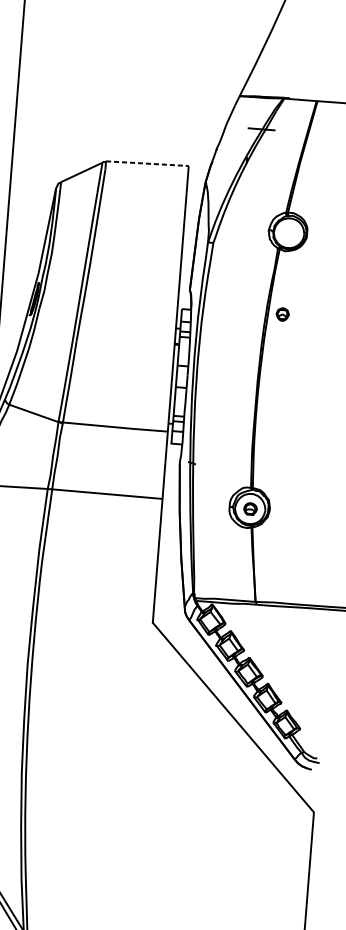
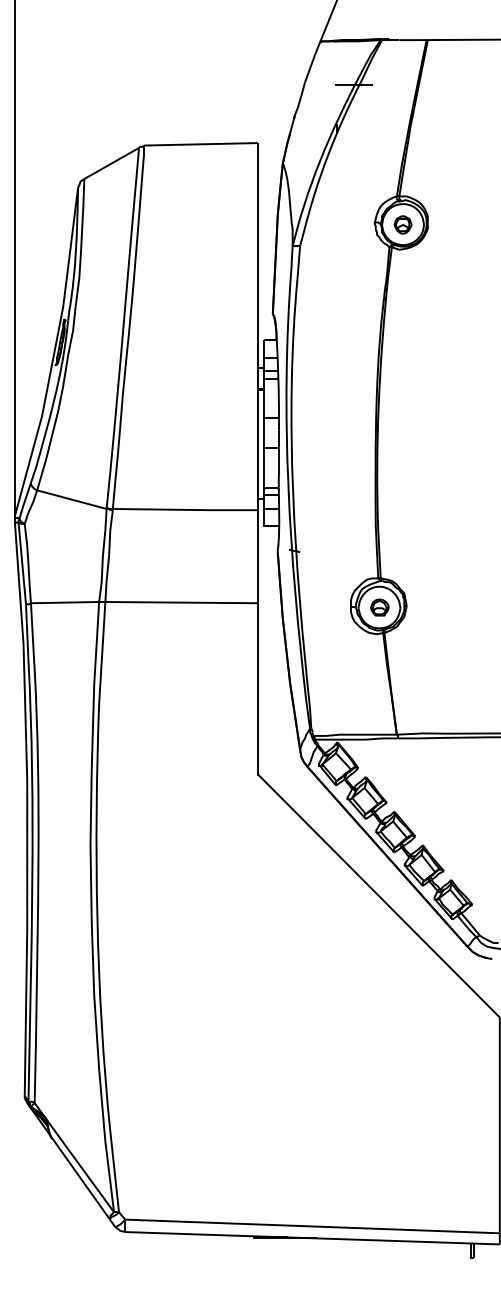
line: (147, 163) -> (201, 144), dashed -> solid
part: (282, 314) -> (402, 224), moved

